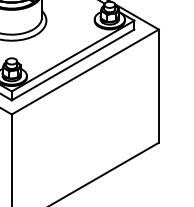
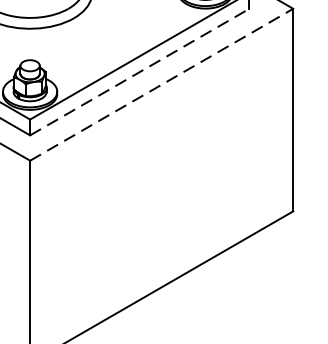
line: (73, 64) -> (140, 71), solid -> dashed
line: (85, 72) -> (162, 85), solid -> dashed

